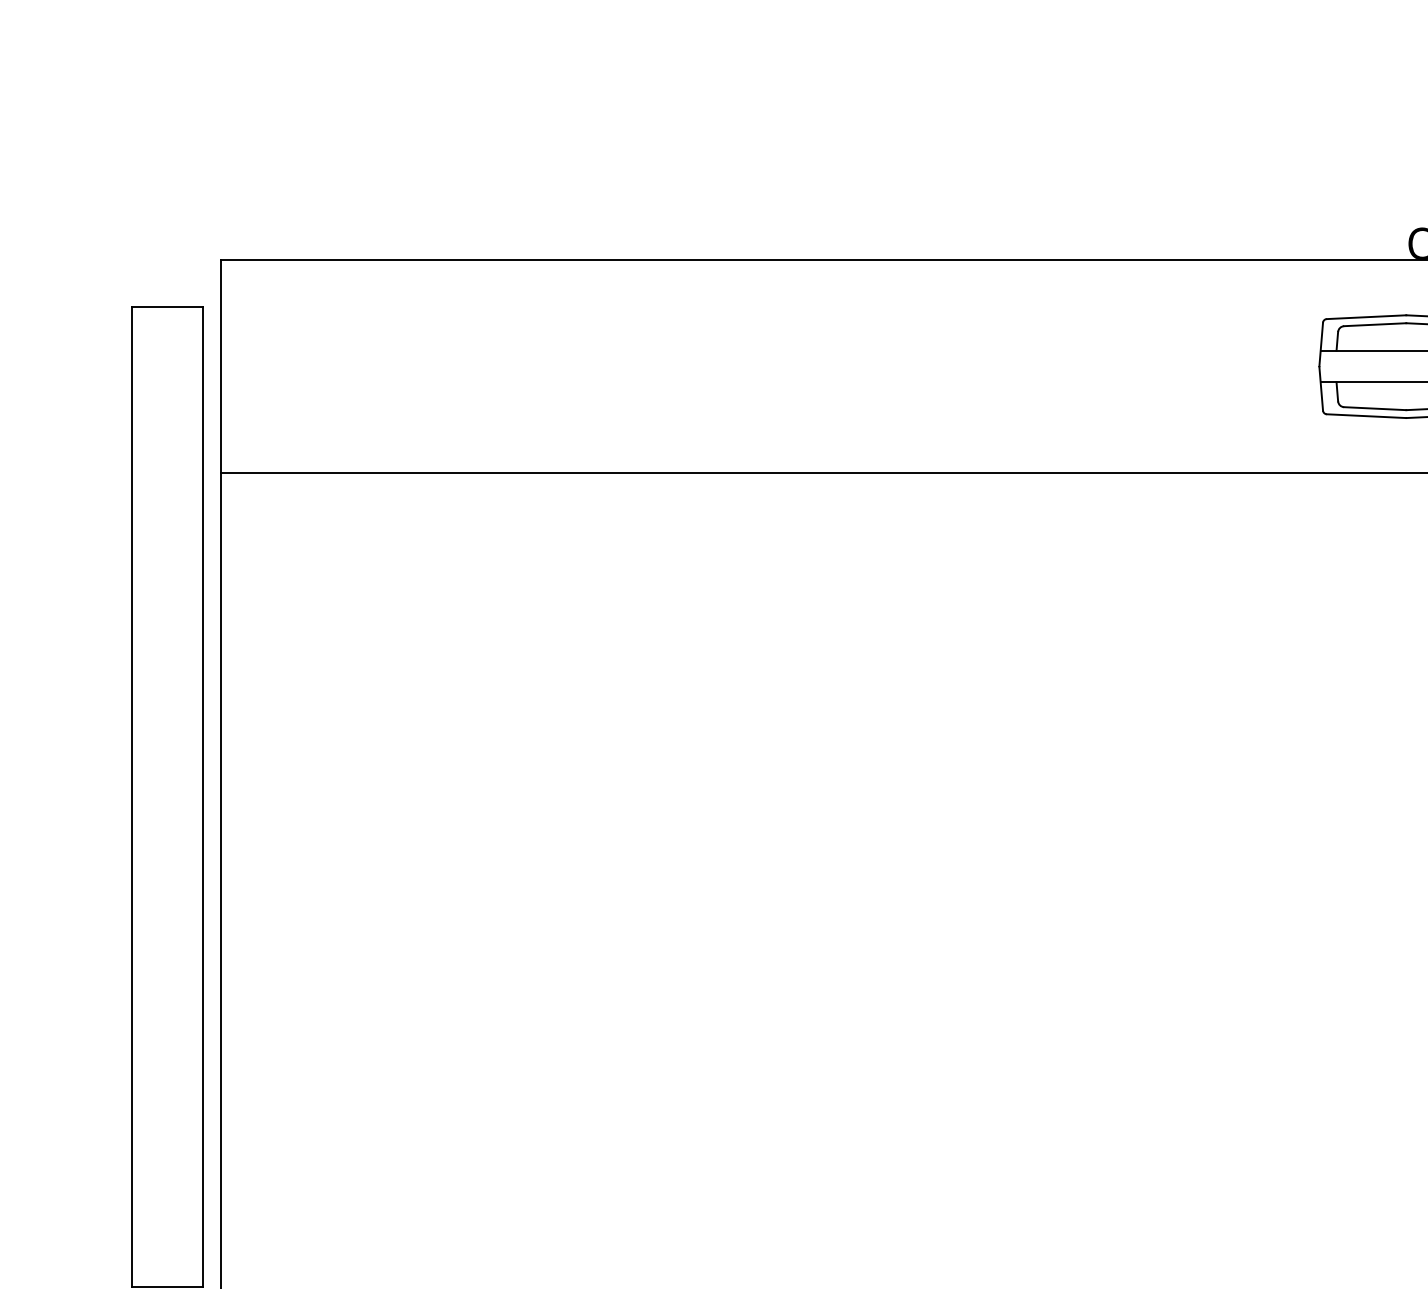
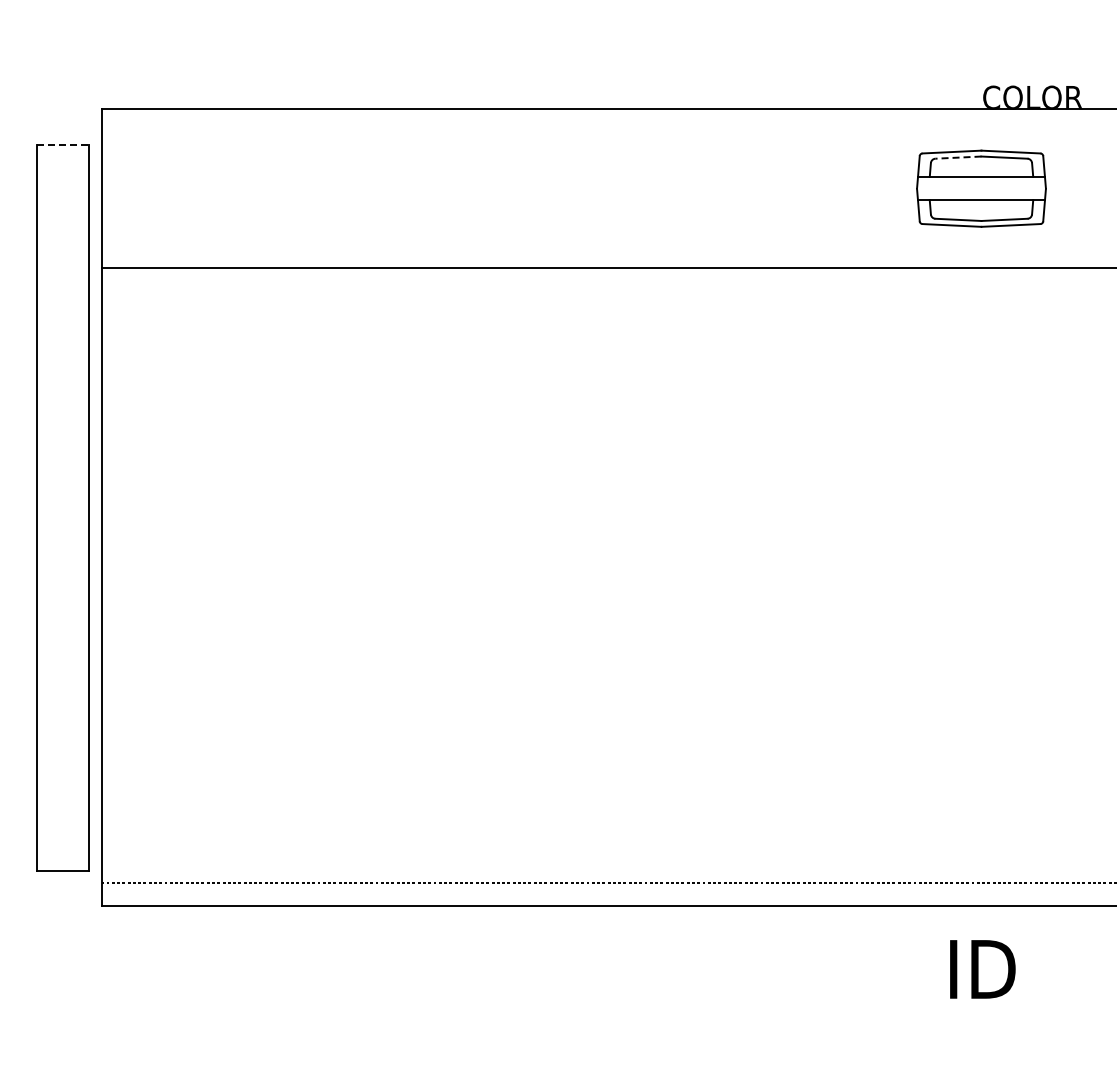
line: (168, 306) -> (63, 144), solid -> dashed
line: (1373, 324) -> (957, 157), solid -> dashed

